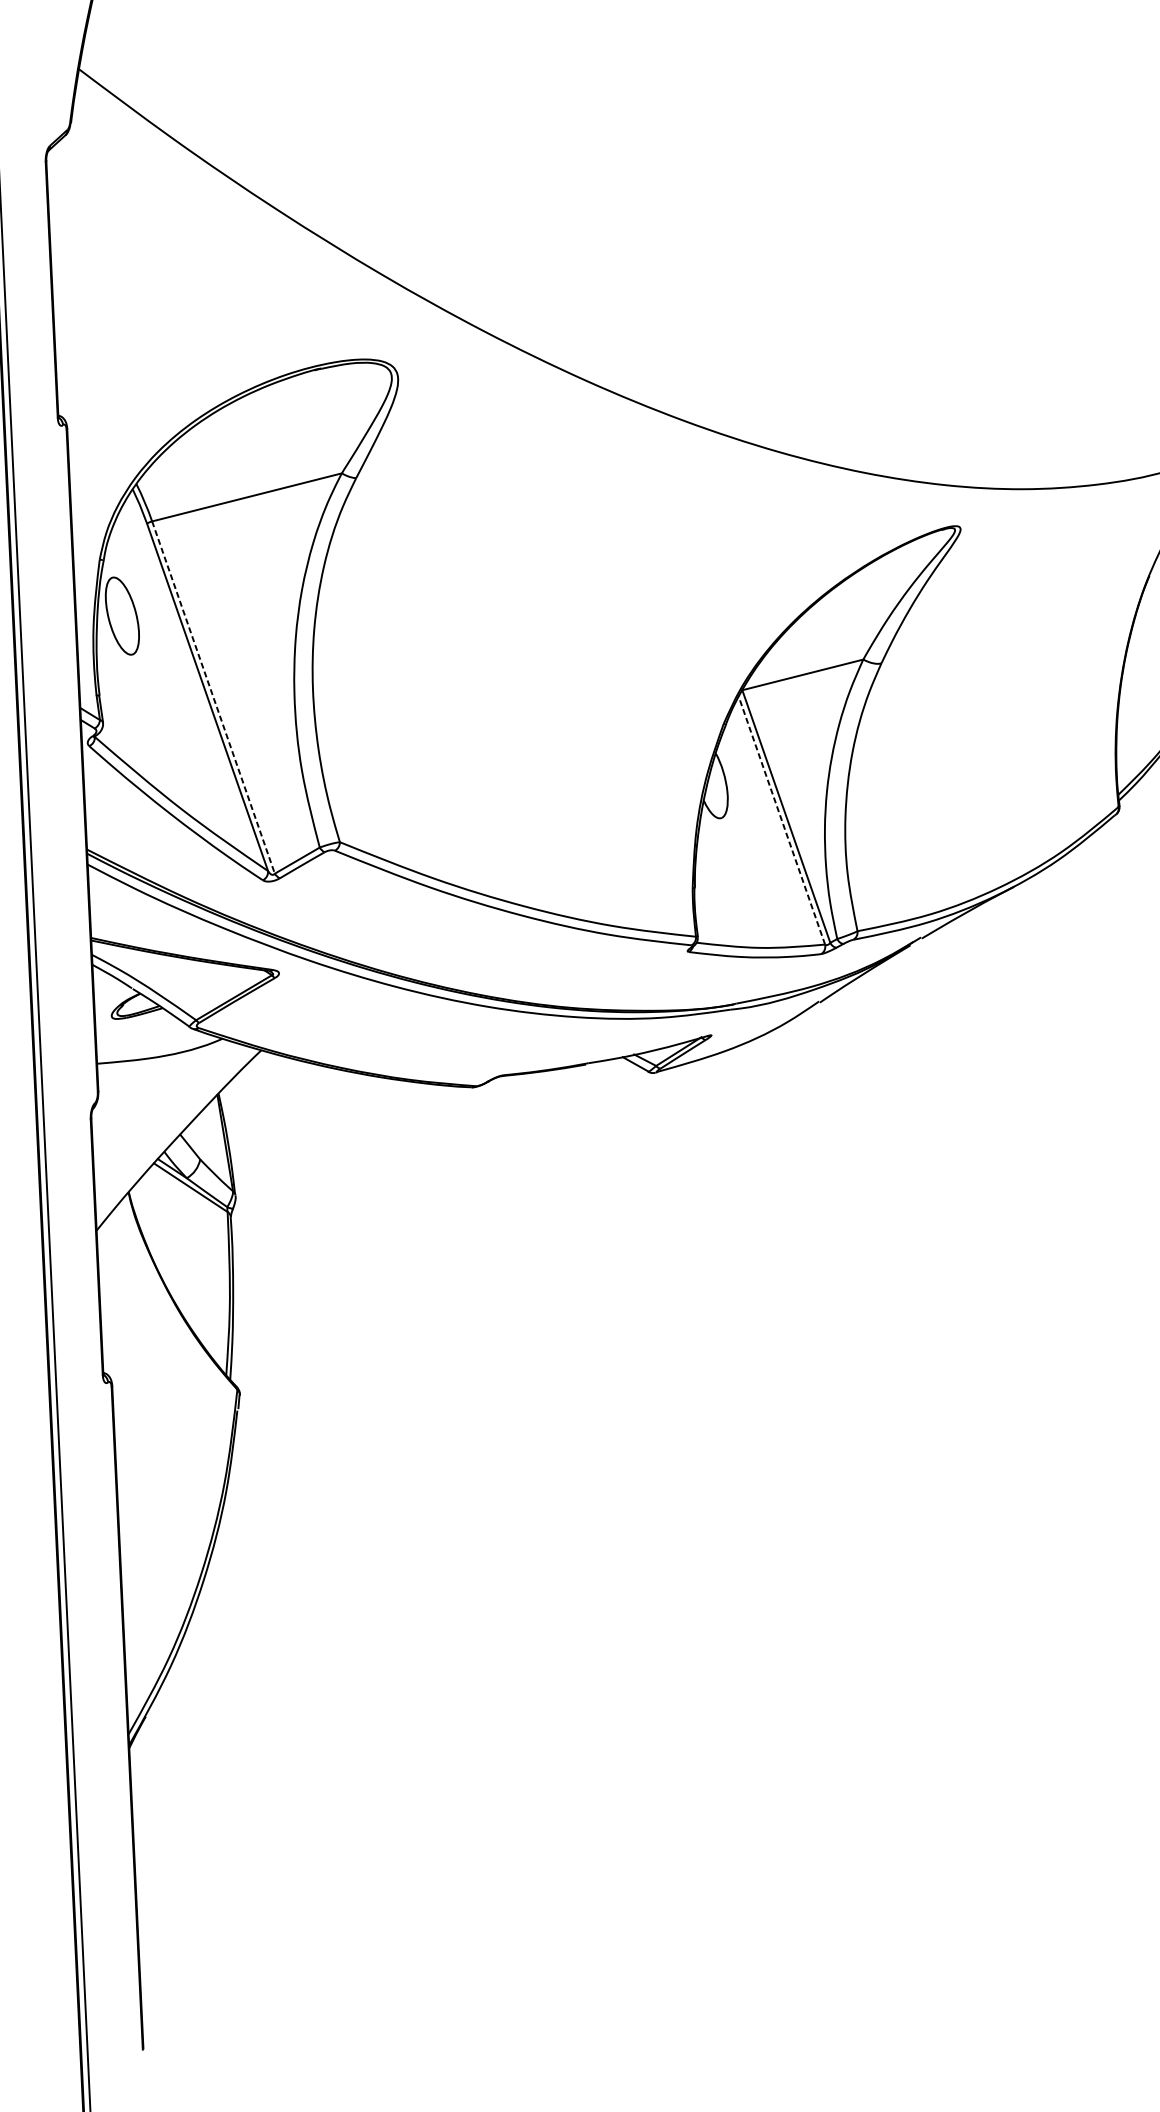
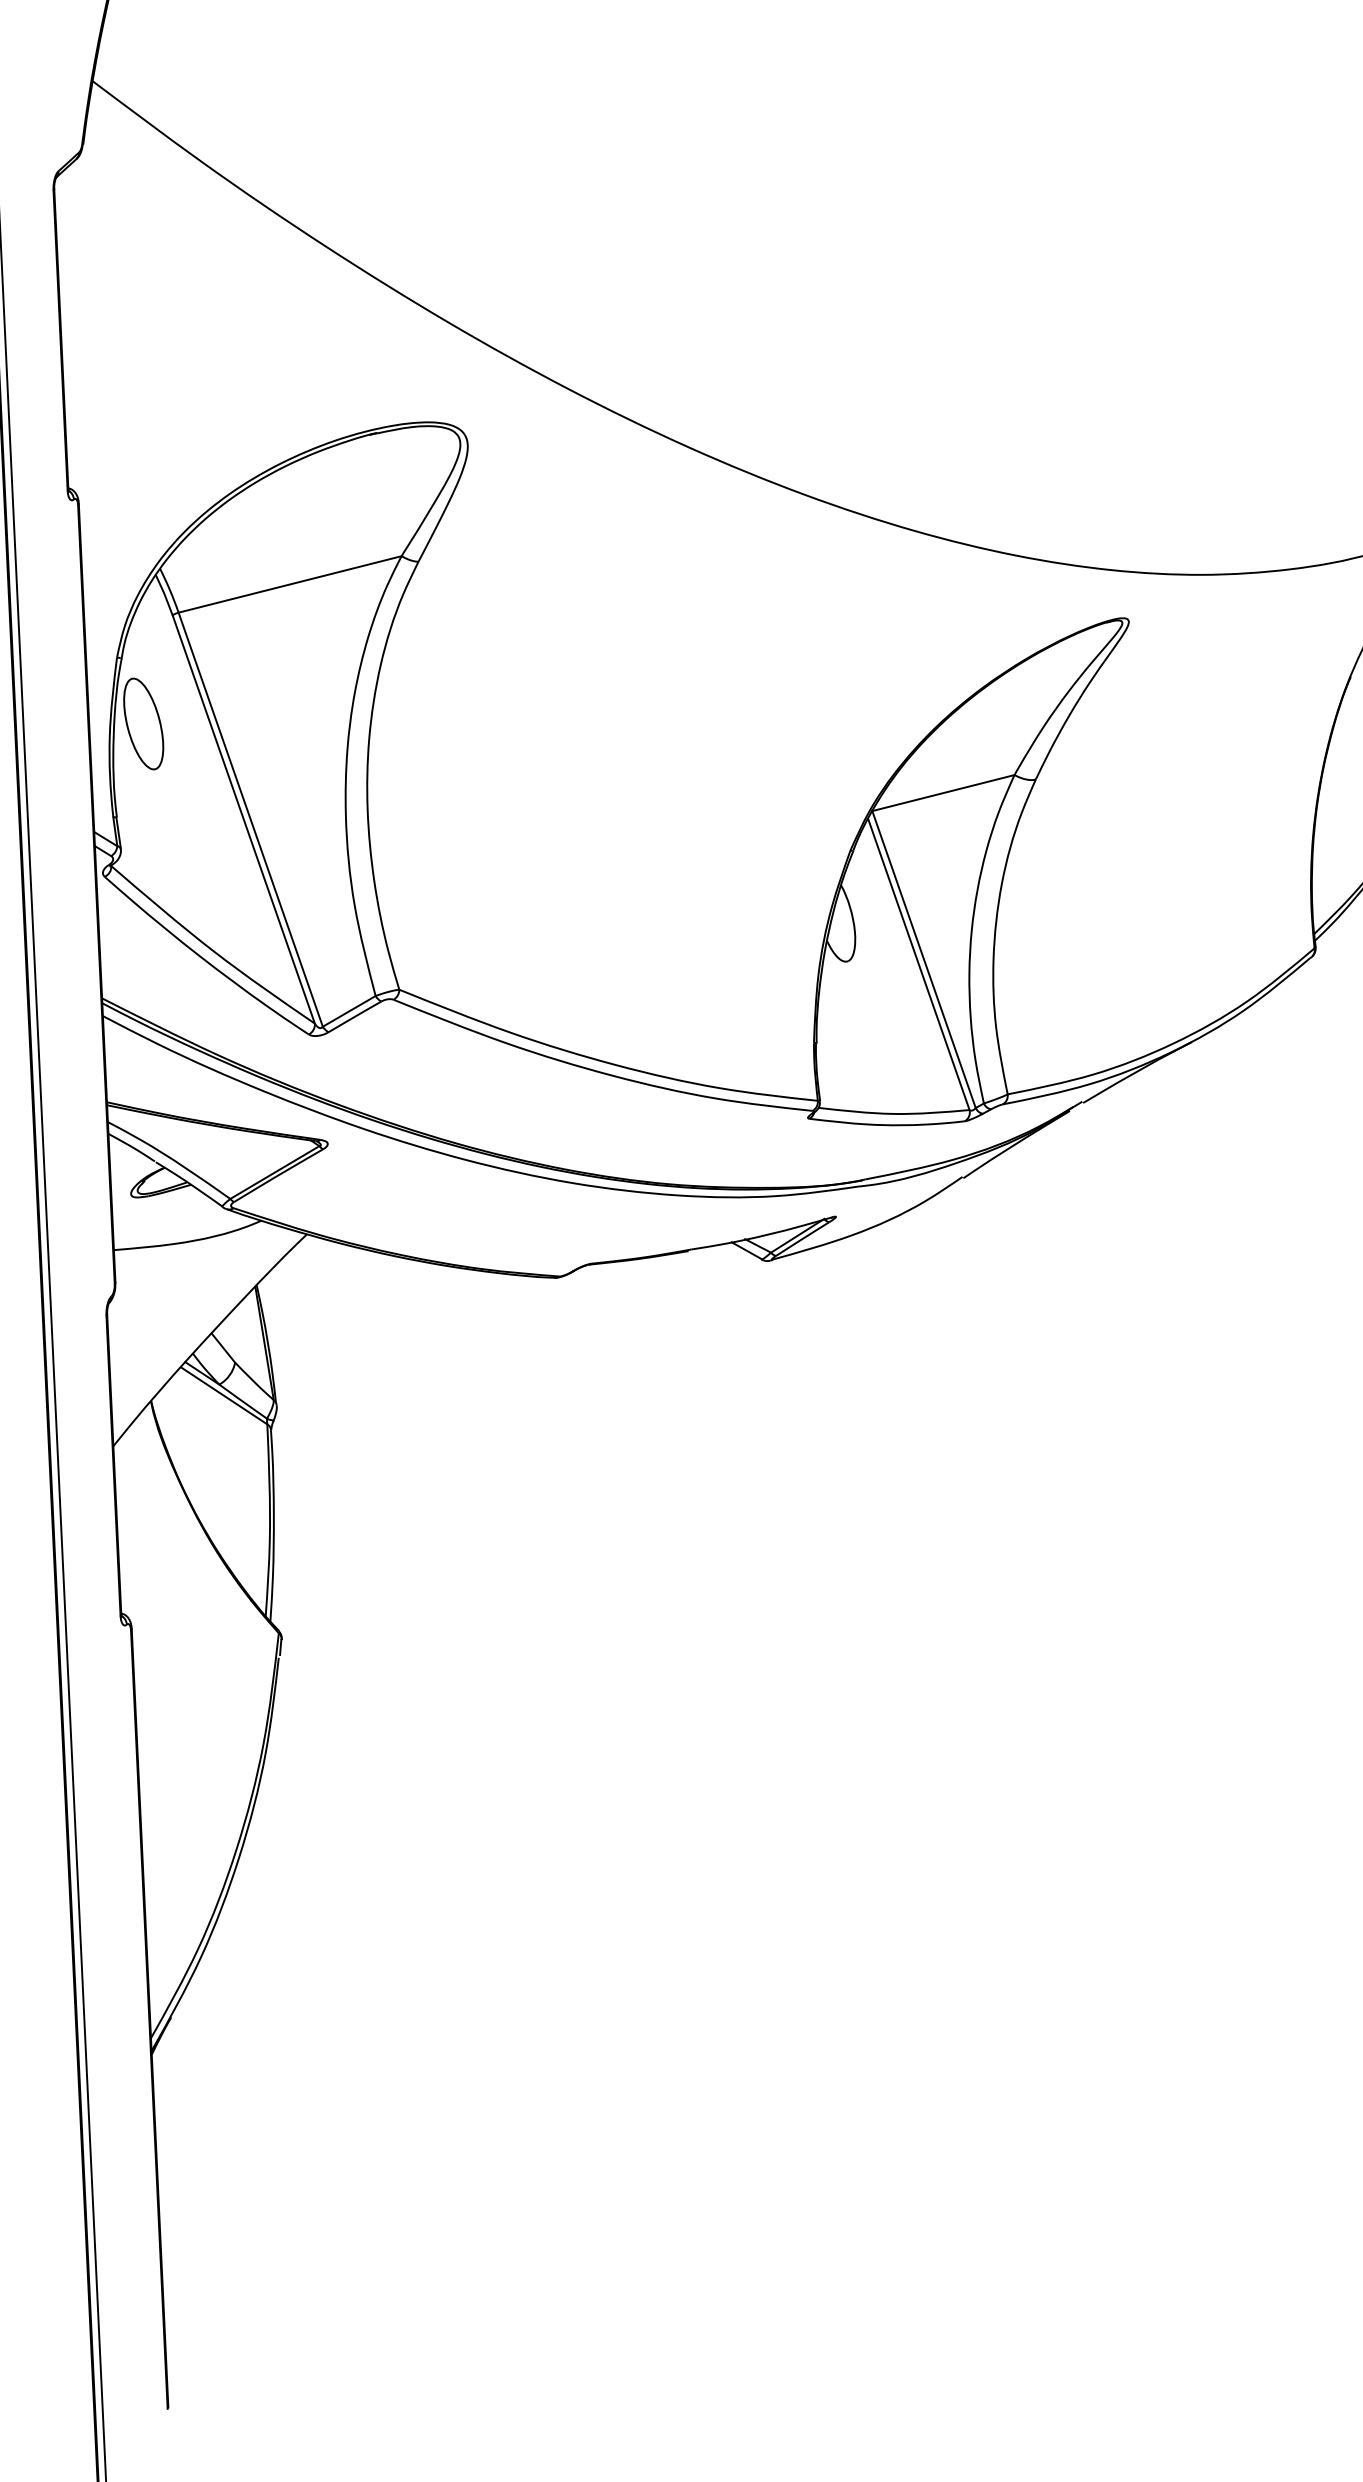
line: (213, 698) -> (250, 820), dashed -> solid
line: (781, 819) -> (918, 963), dashed -> solid

